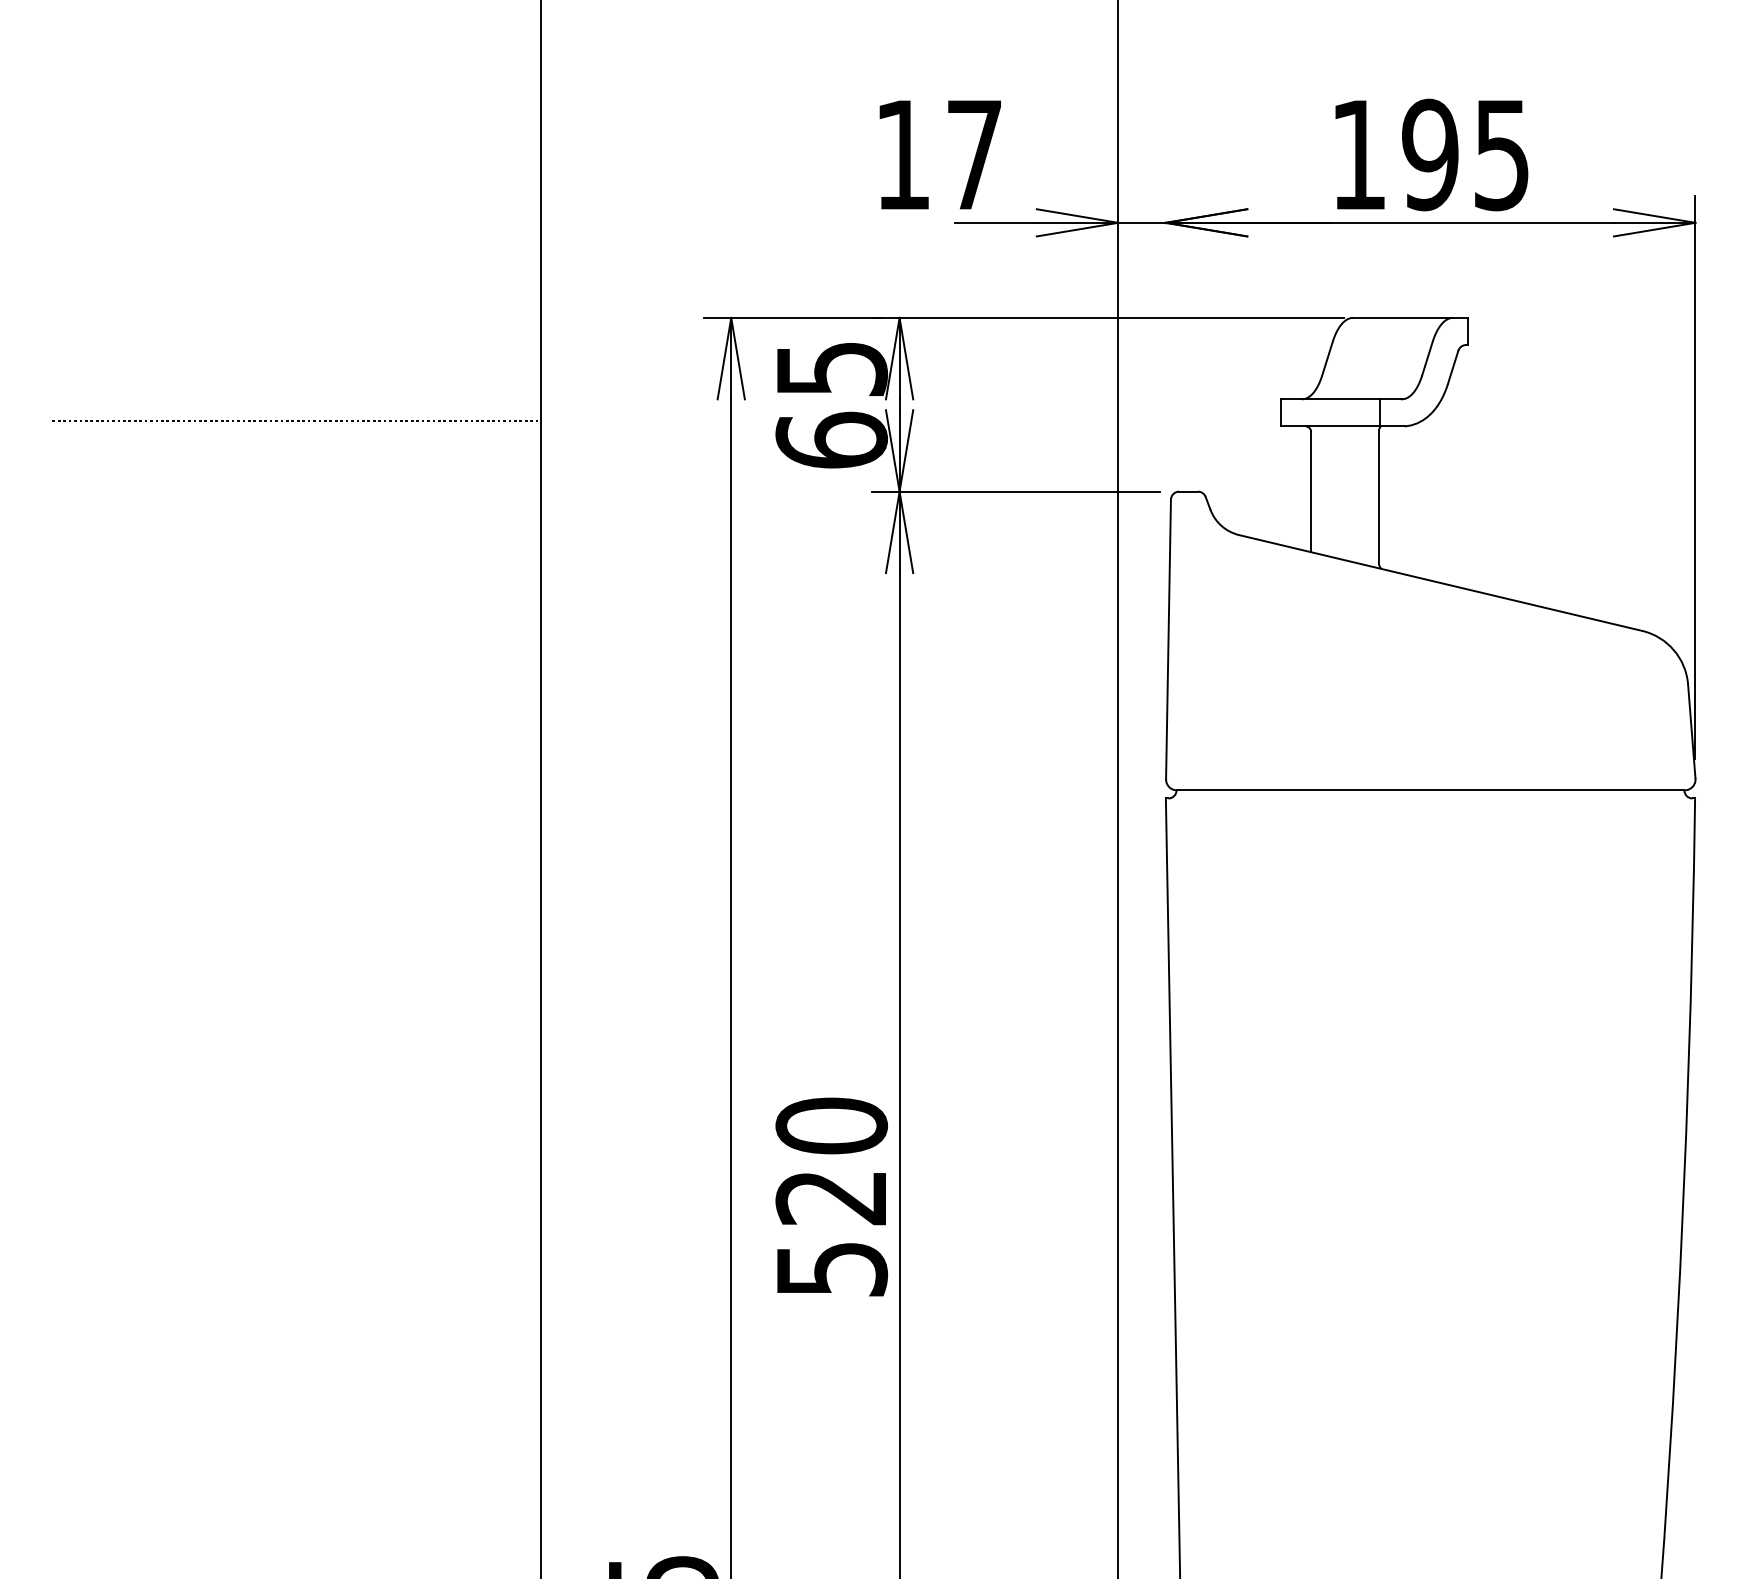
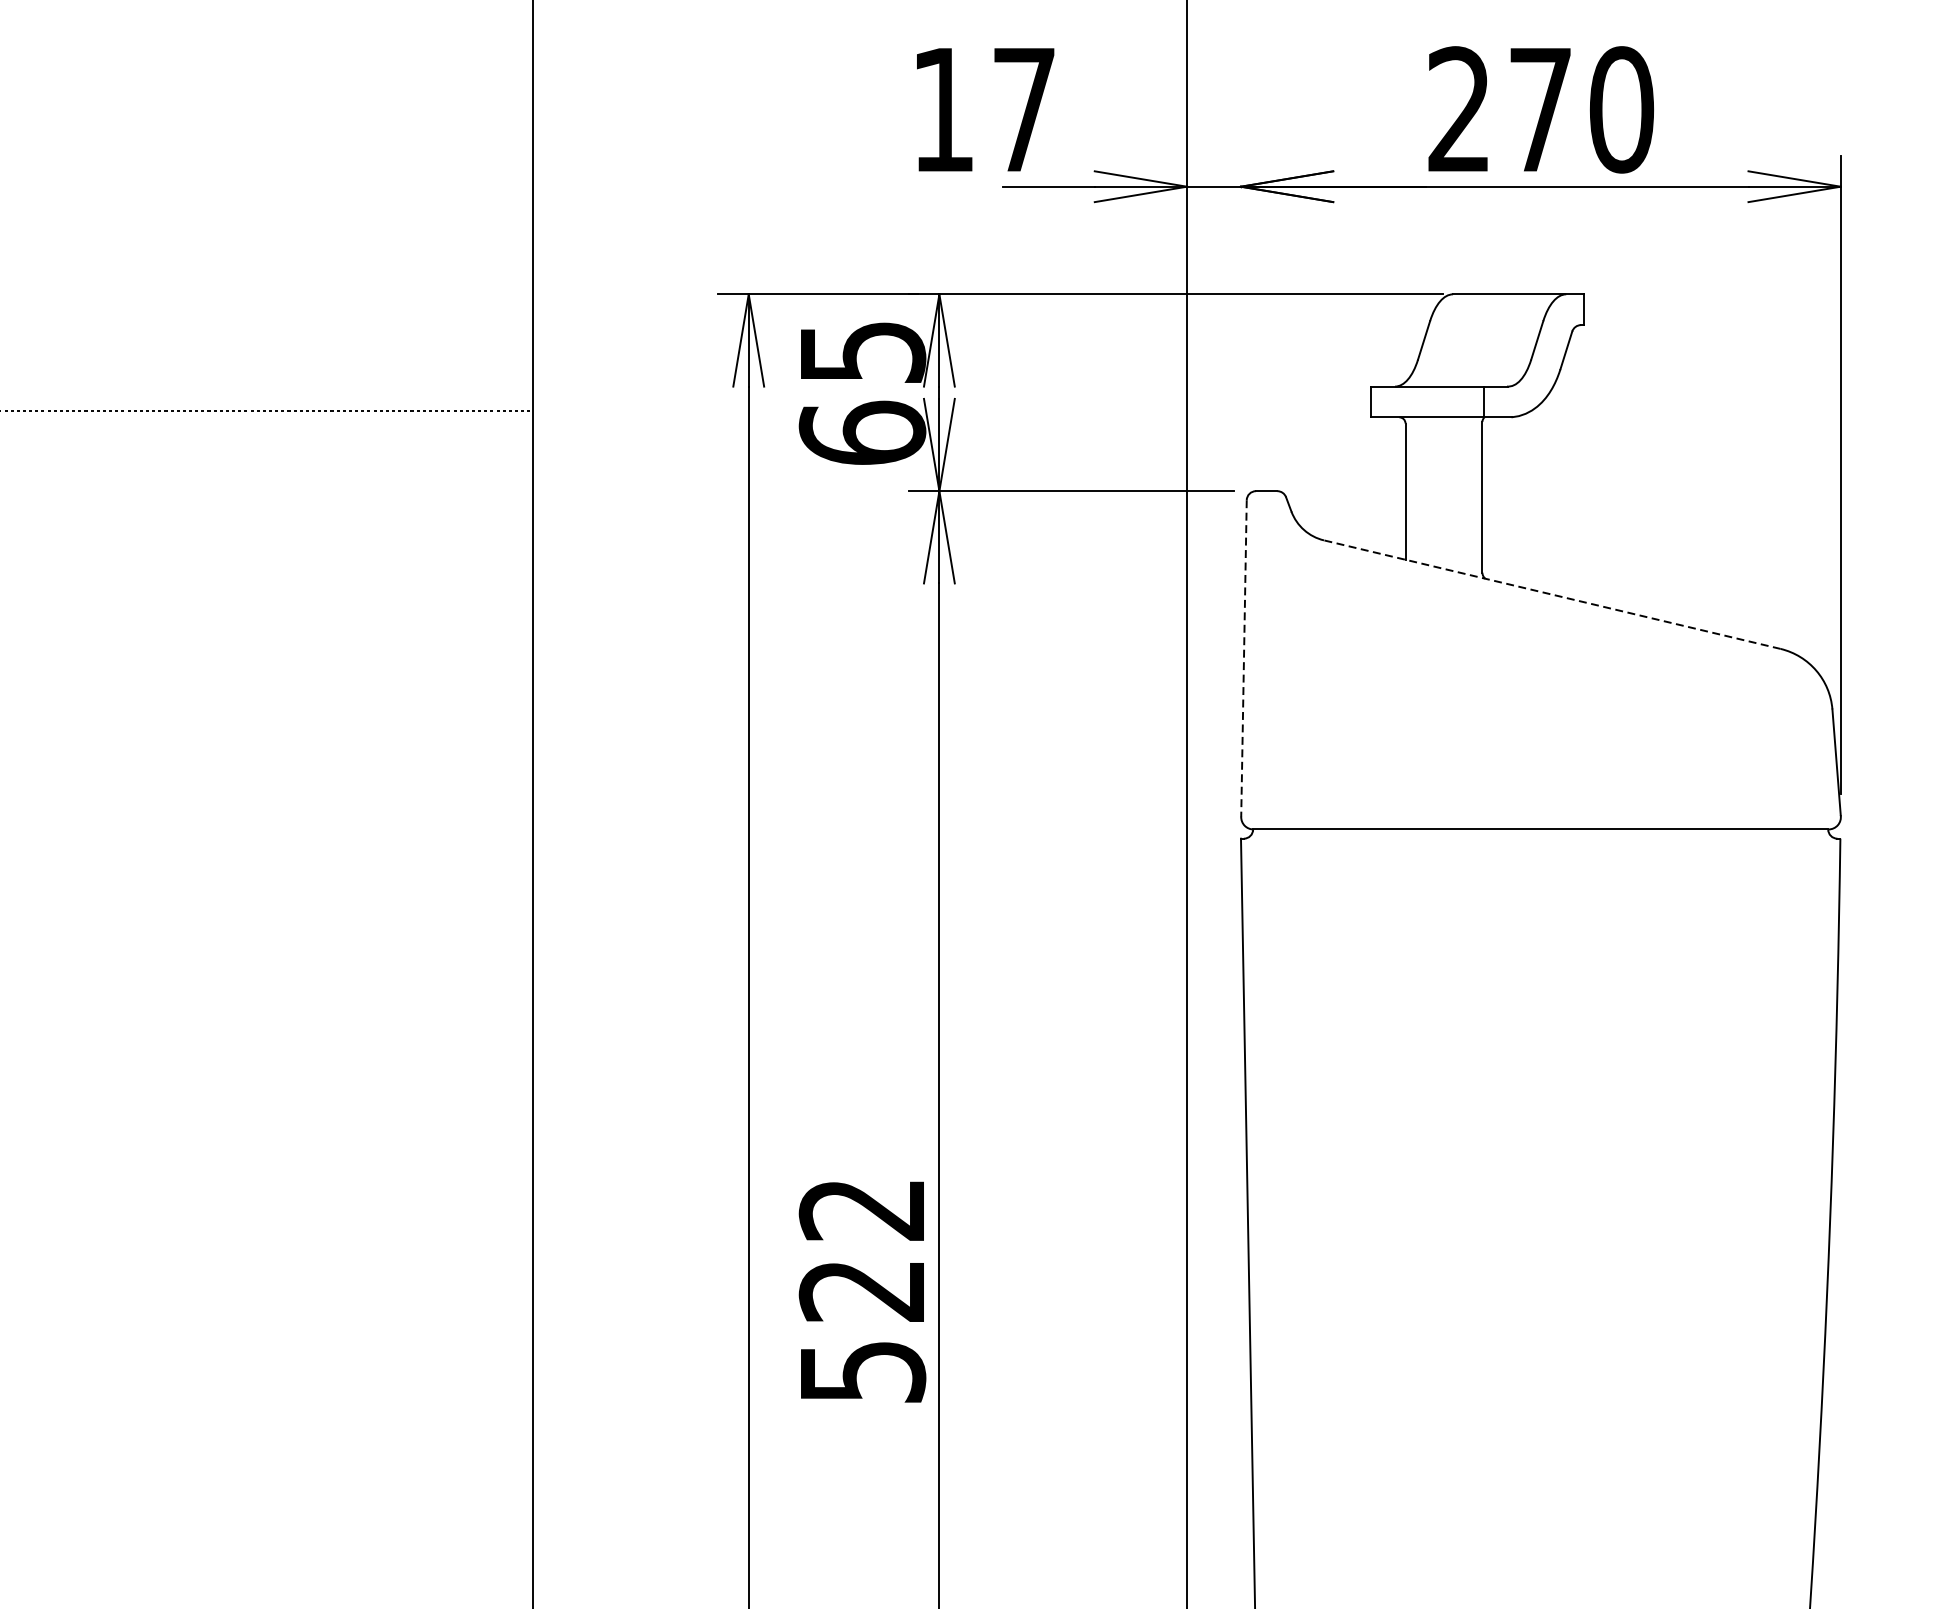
text: (1430, 154) -> (1540, 109), 195 -> 270
line: (1440, 582) -> (1552, 594), solid -> dashed
line: (1168, 639) -> (1243, 658), solid -> dashed
text: (831, 1125) -> (862, 1209), 520 -> 522

